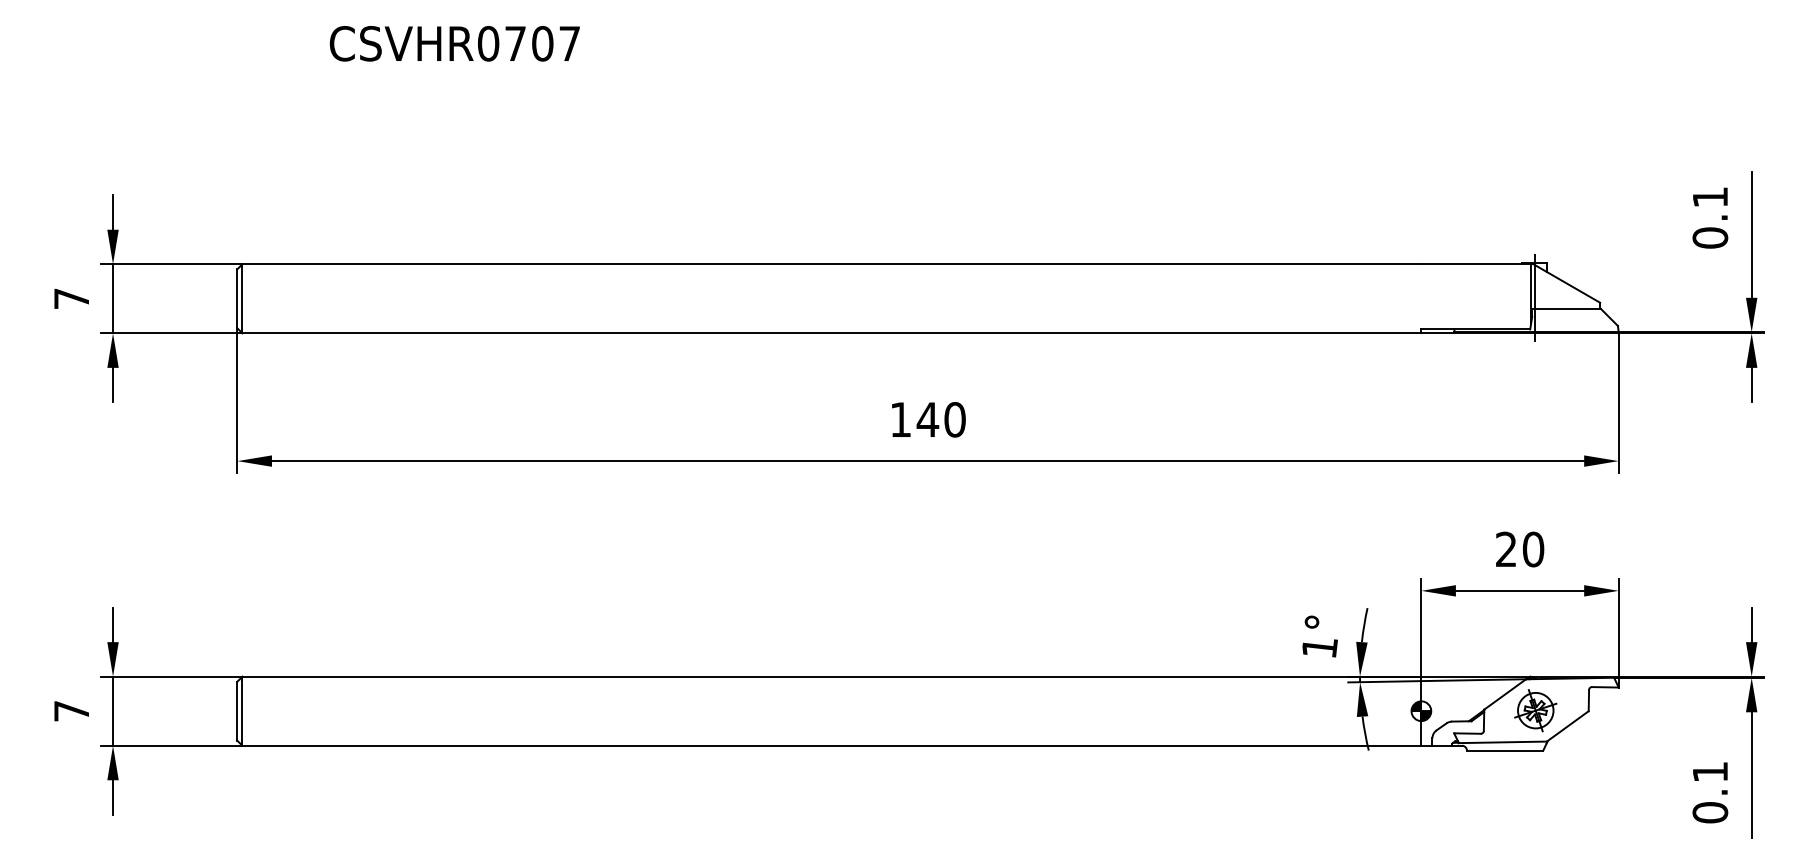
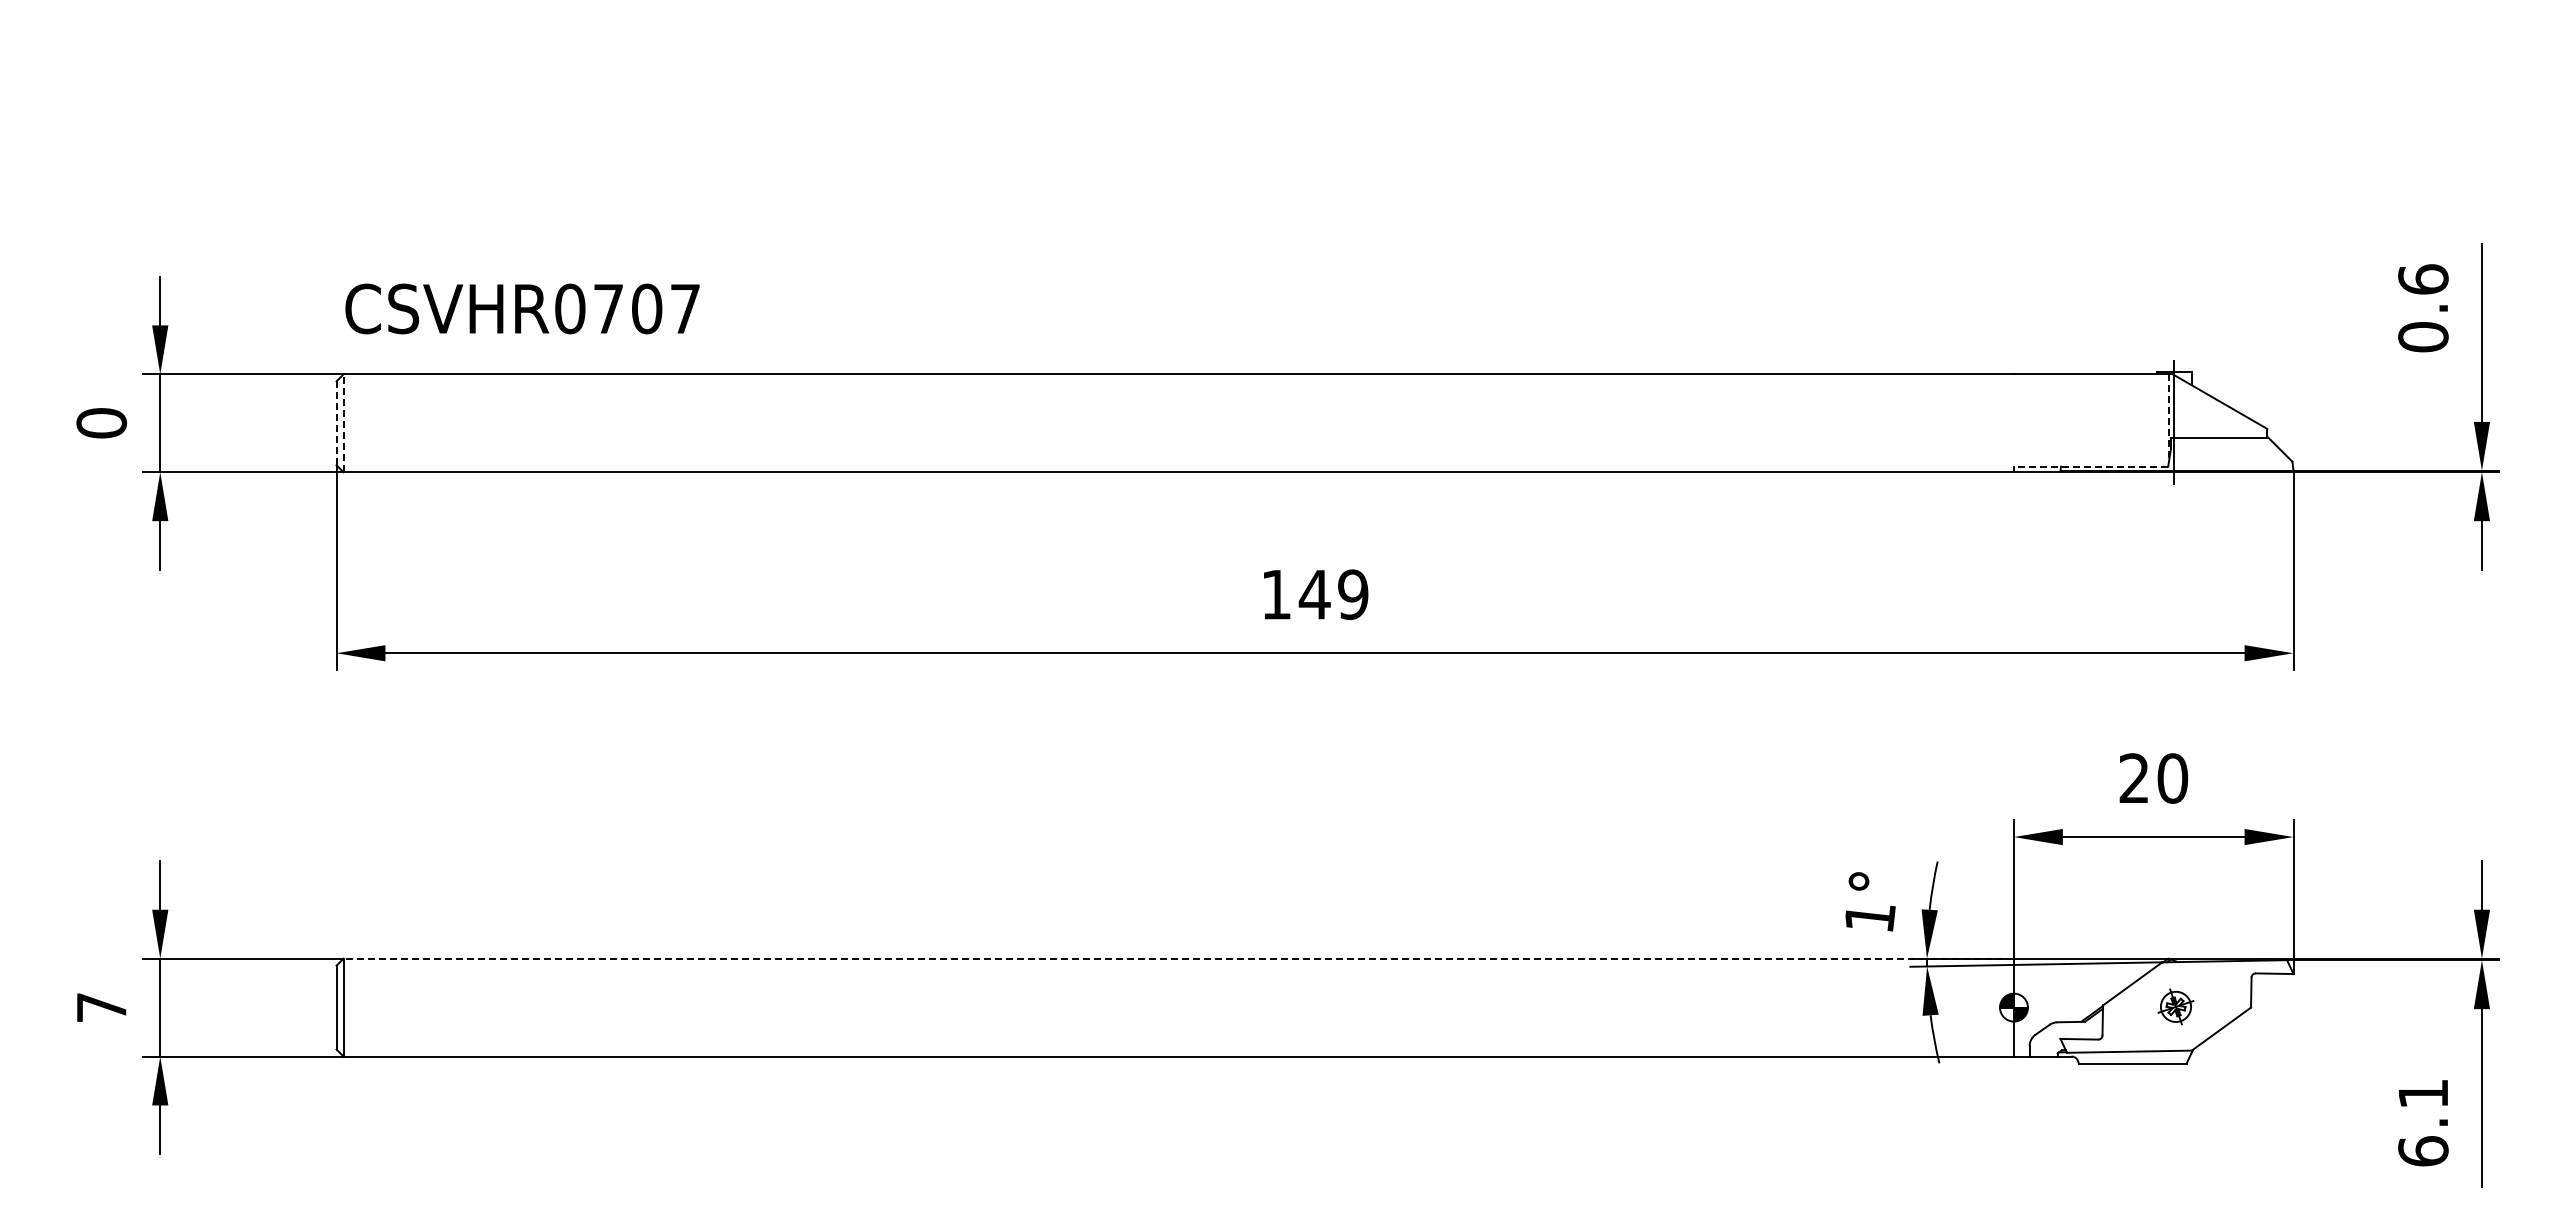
text: (454, 43) -> (522, 308), moved
text: (1710, 197) -> (2423, 279), 0.1 -> 0.6
line: (1531, 294) -> (2169, 417), solid -> dashed
text: (71, 298) -> (101, 423), 7 -> 0
line: (237, 298) -> (336, 423), solid -> dashed
line: (242, 298) -> (343, 423), solid -> dashed
line: (1475, 329) -> (2090, 466), solid -> dashed
text: (955, 419) -> (1353, 594), 140 -> 149
line: (831, 676) -> (1178, 958), solid -> dashed
part: (1535, 710) -> (2175, 1006), size x0.6
text: (1710, 812) -> (2423, 1151), 0.1 -> 6.1

